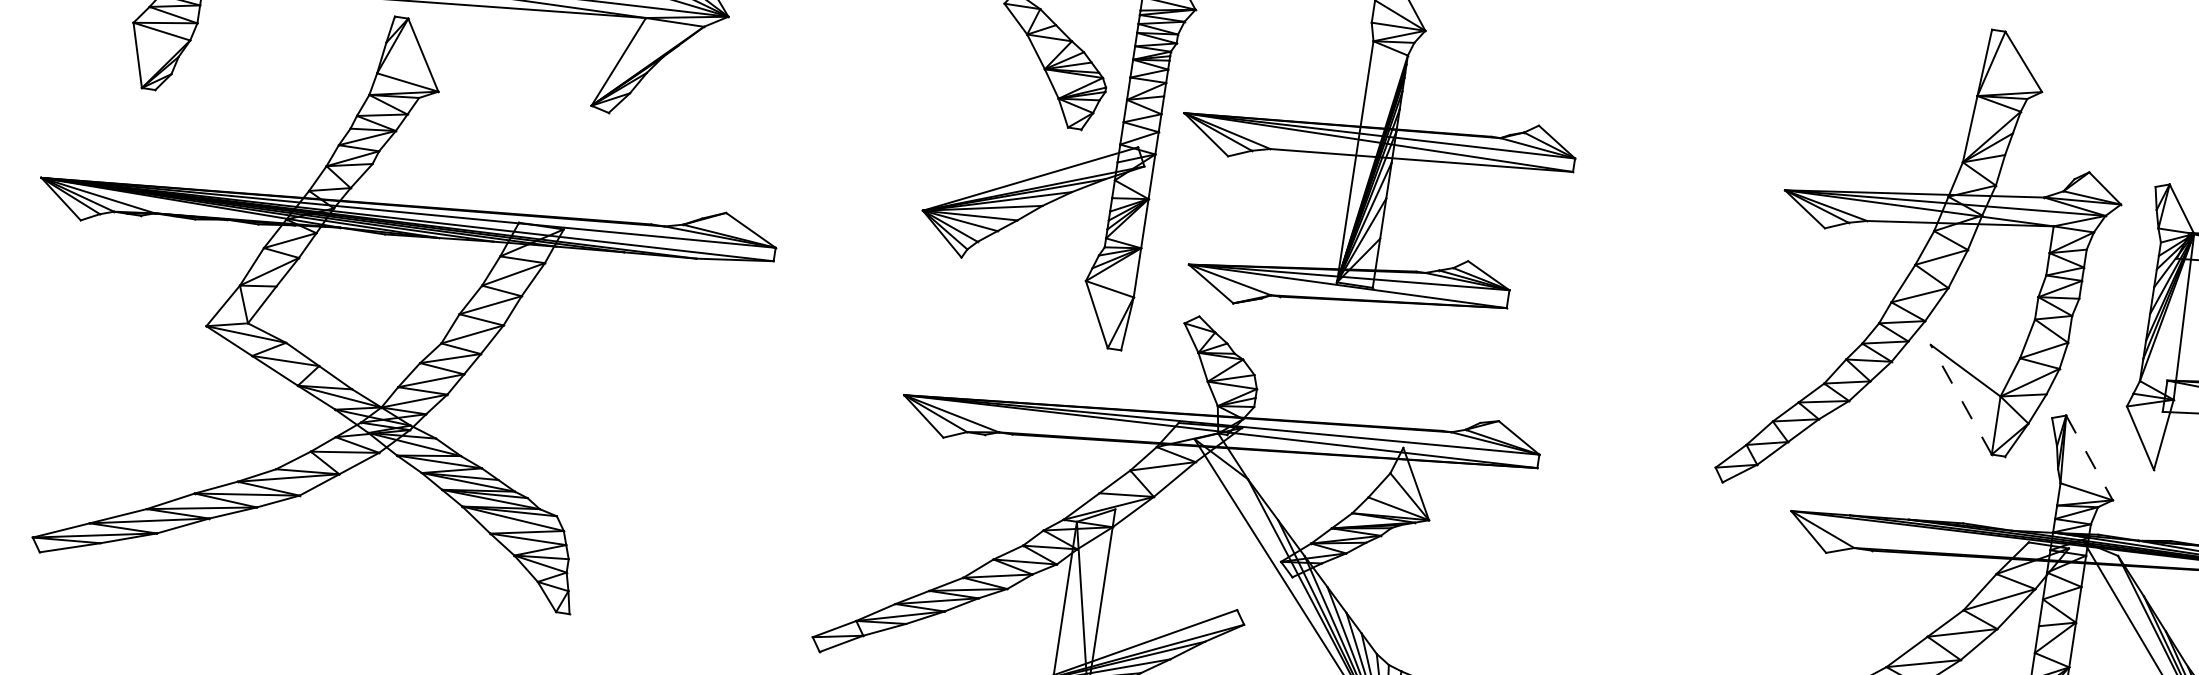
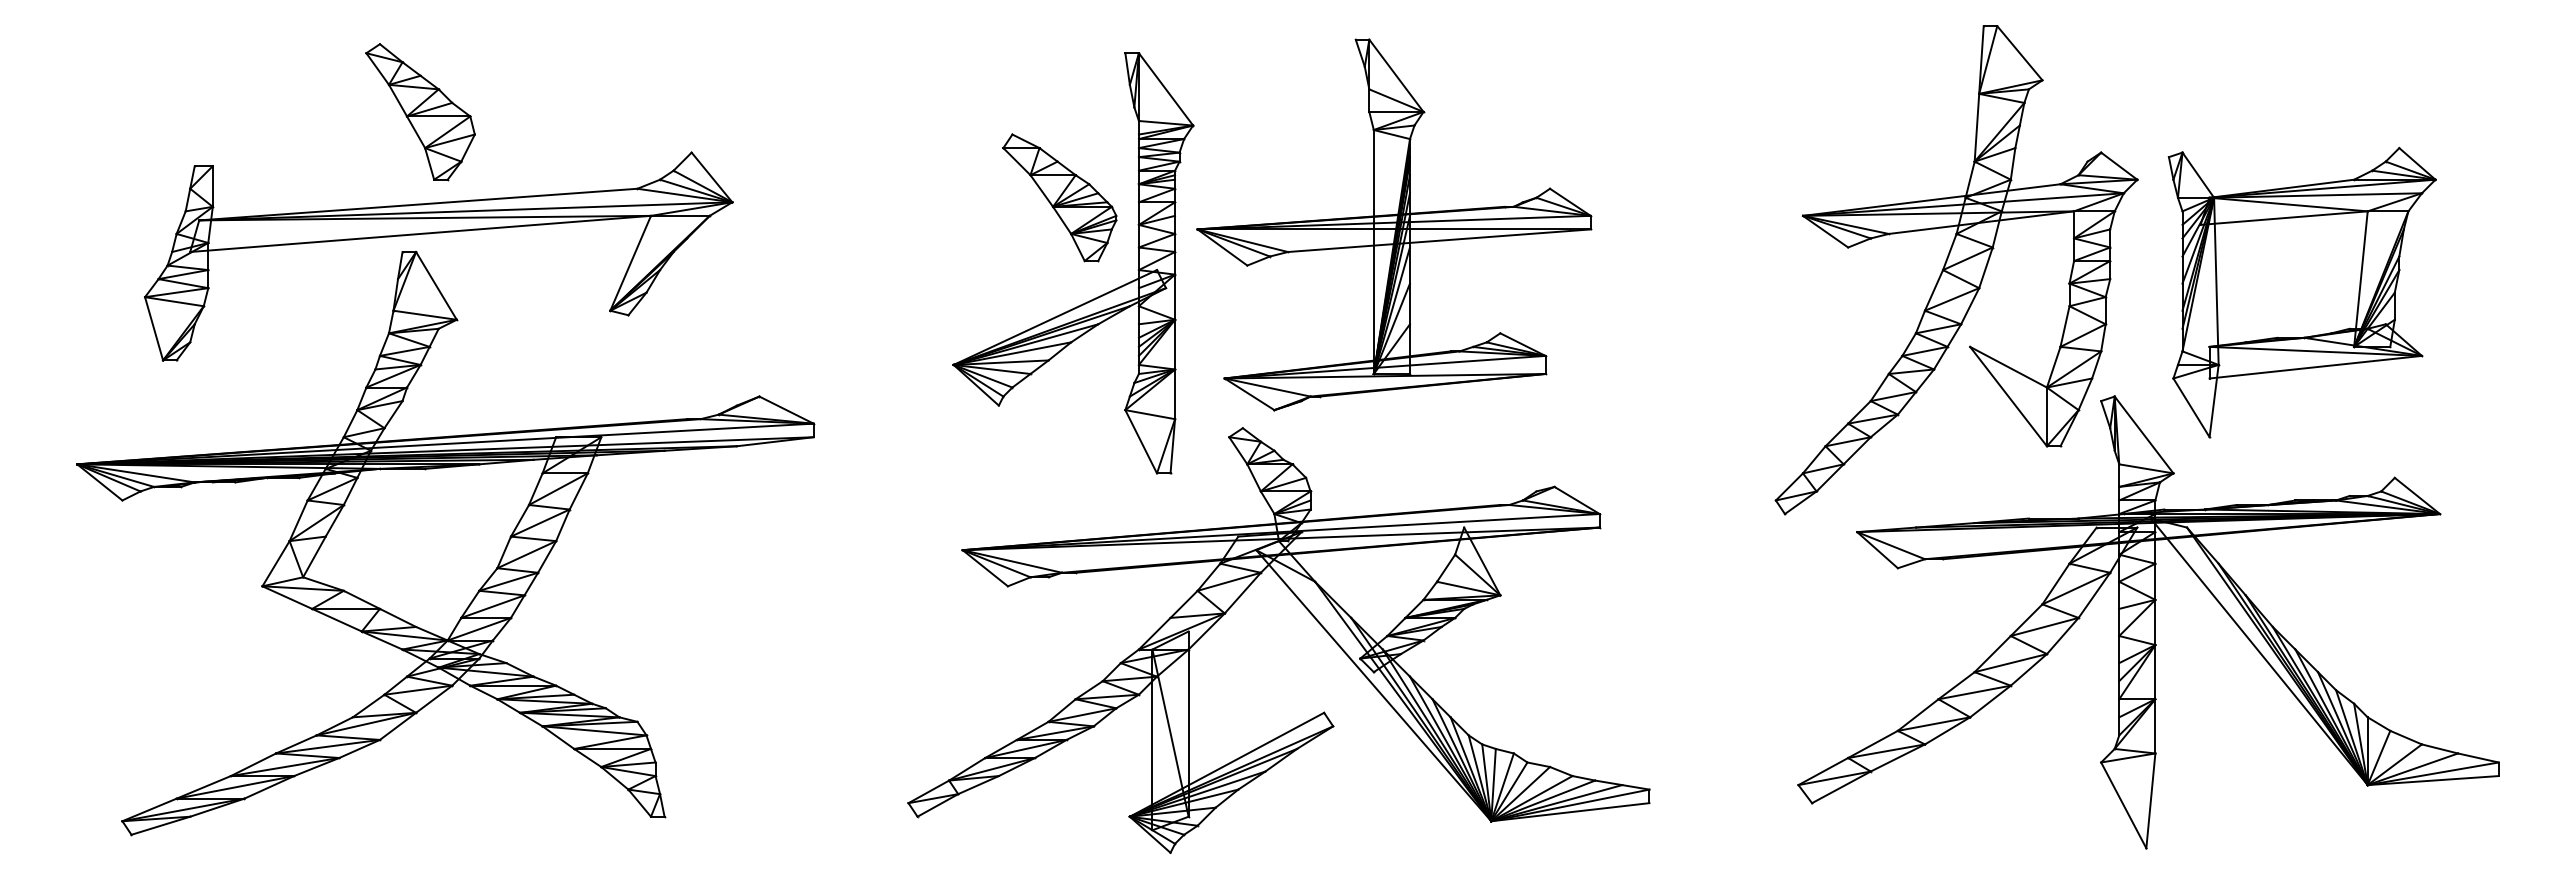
line: (1961, 399) -> (2008, 396), dashed -> solid
line: (2089, 458) -> (2144, 435), dashed -> solid

